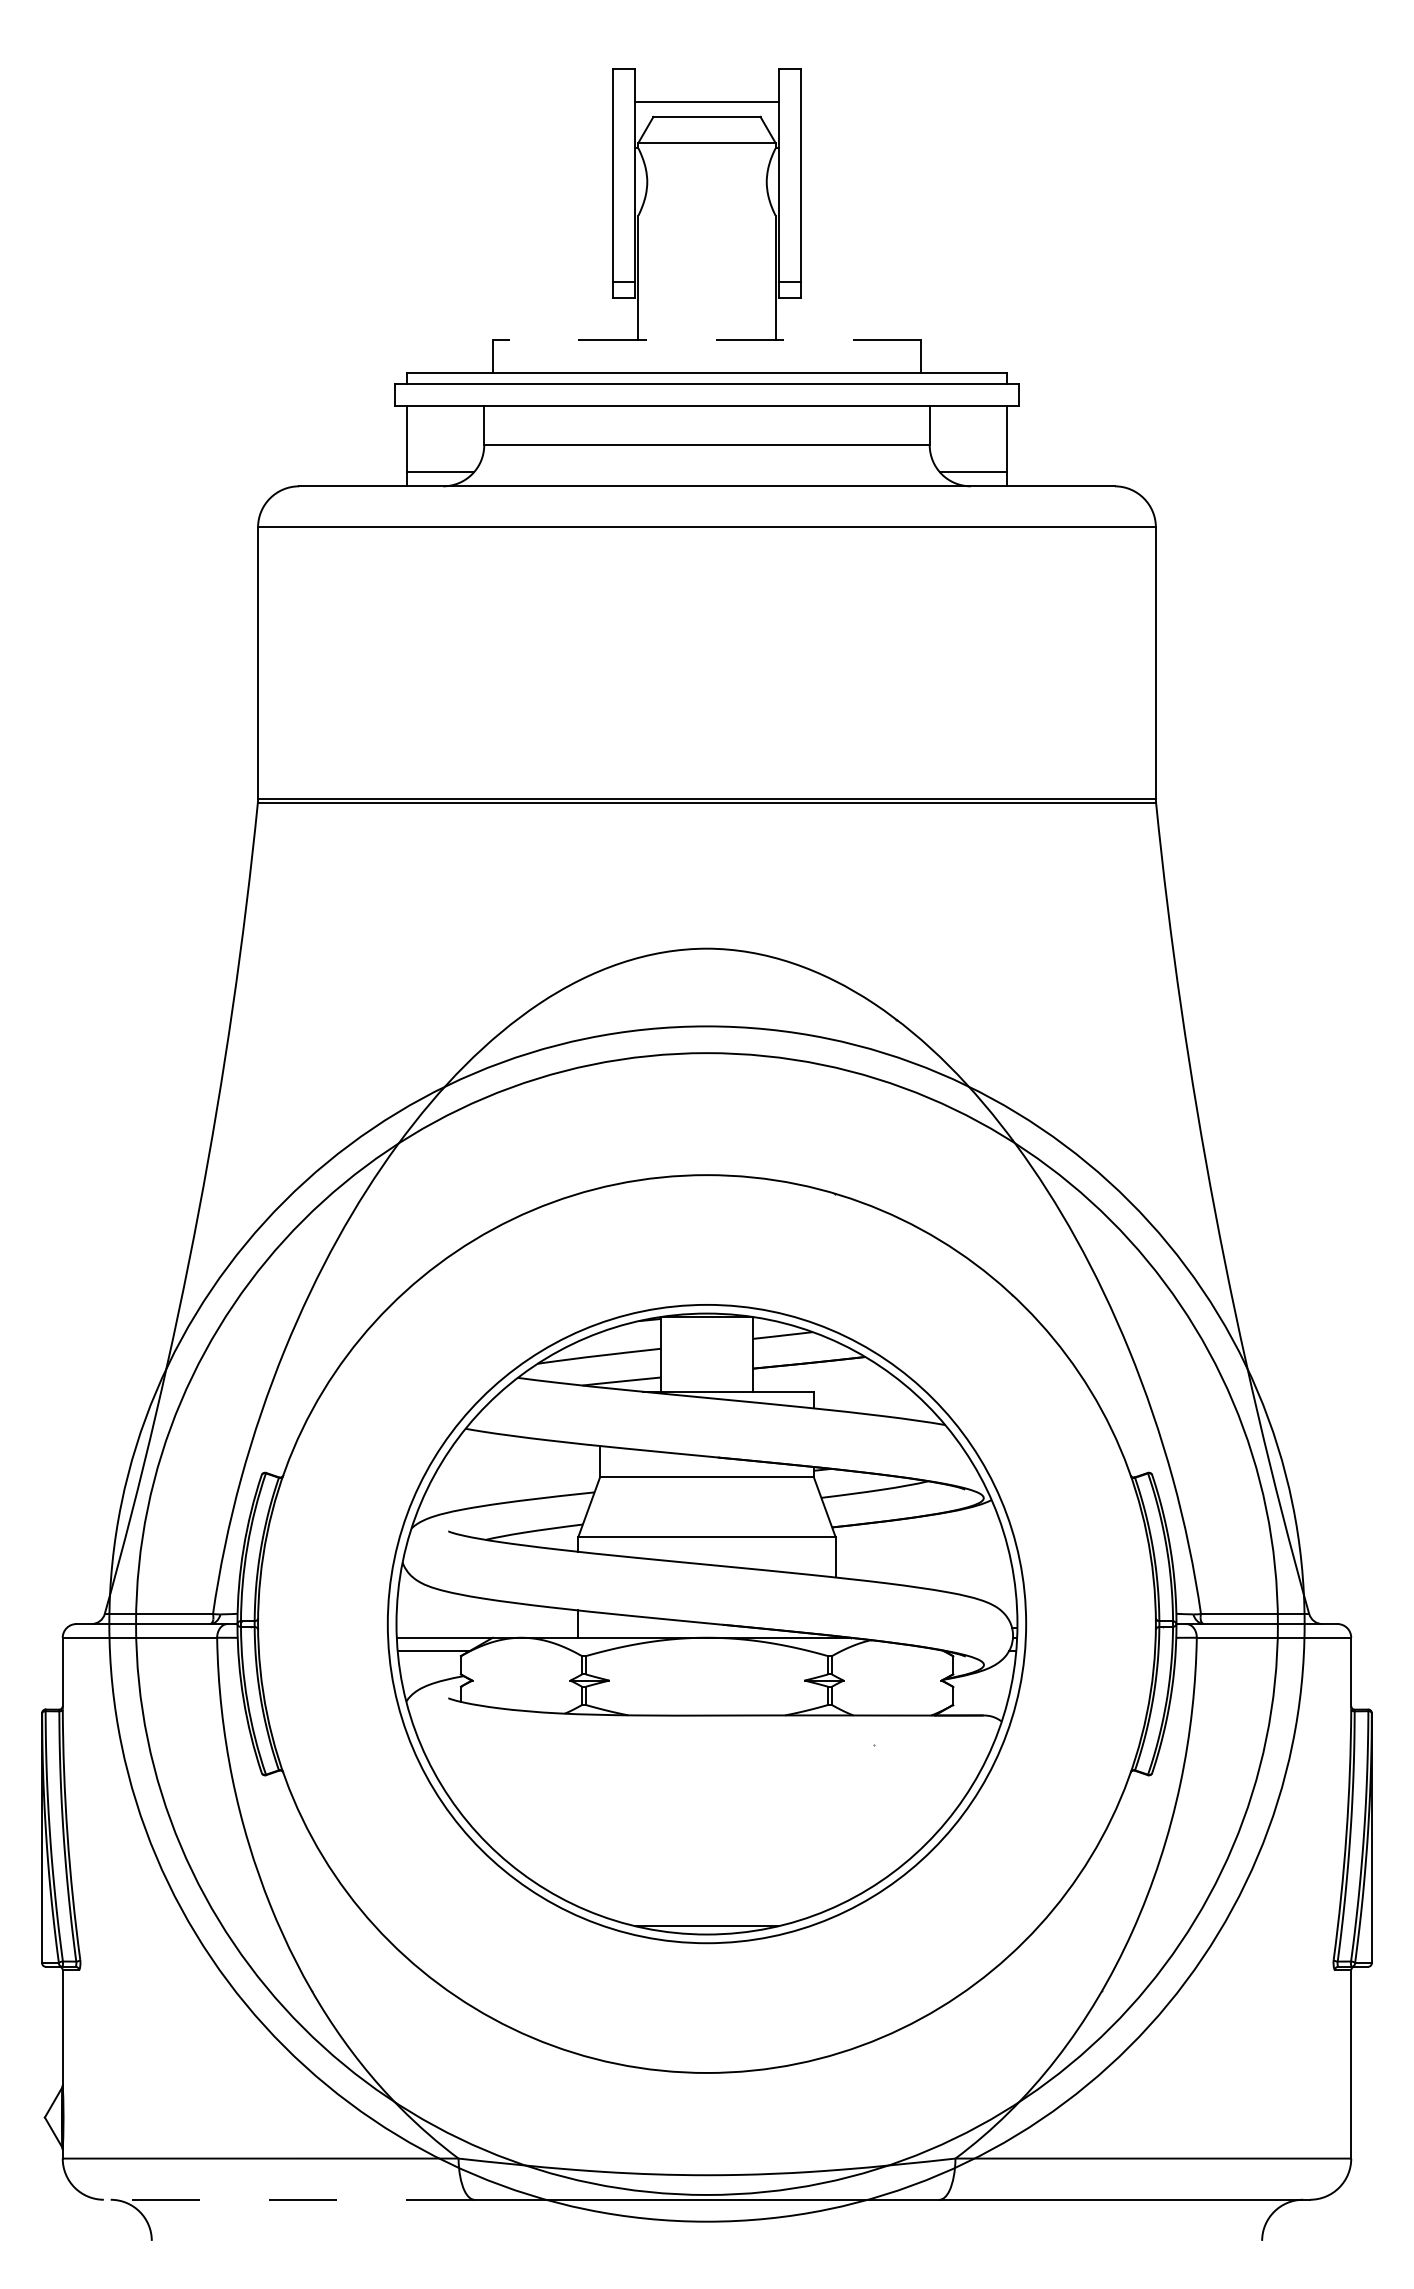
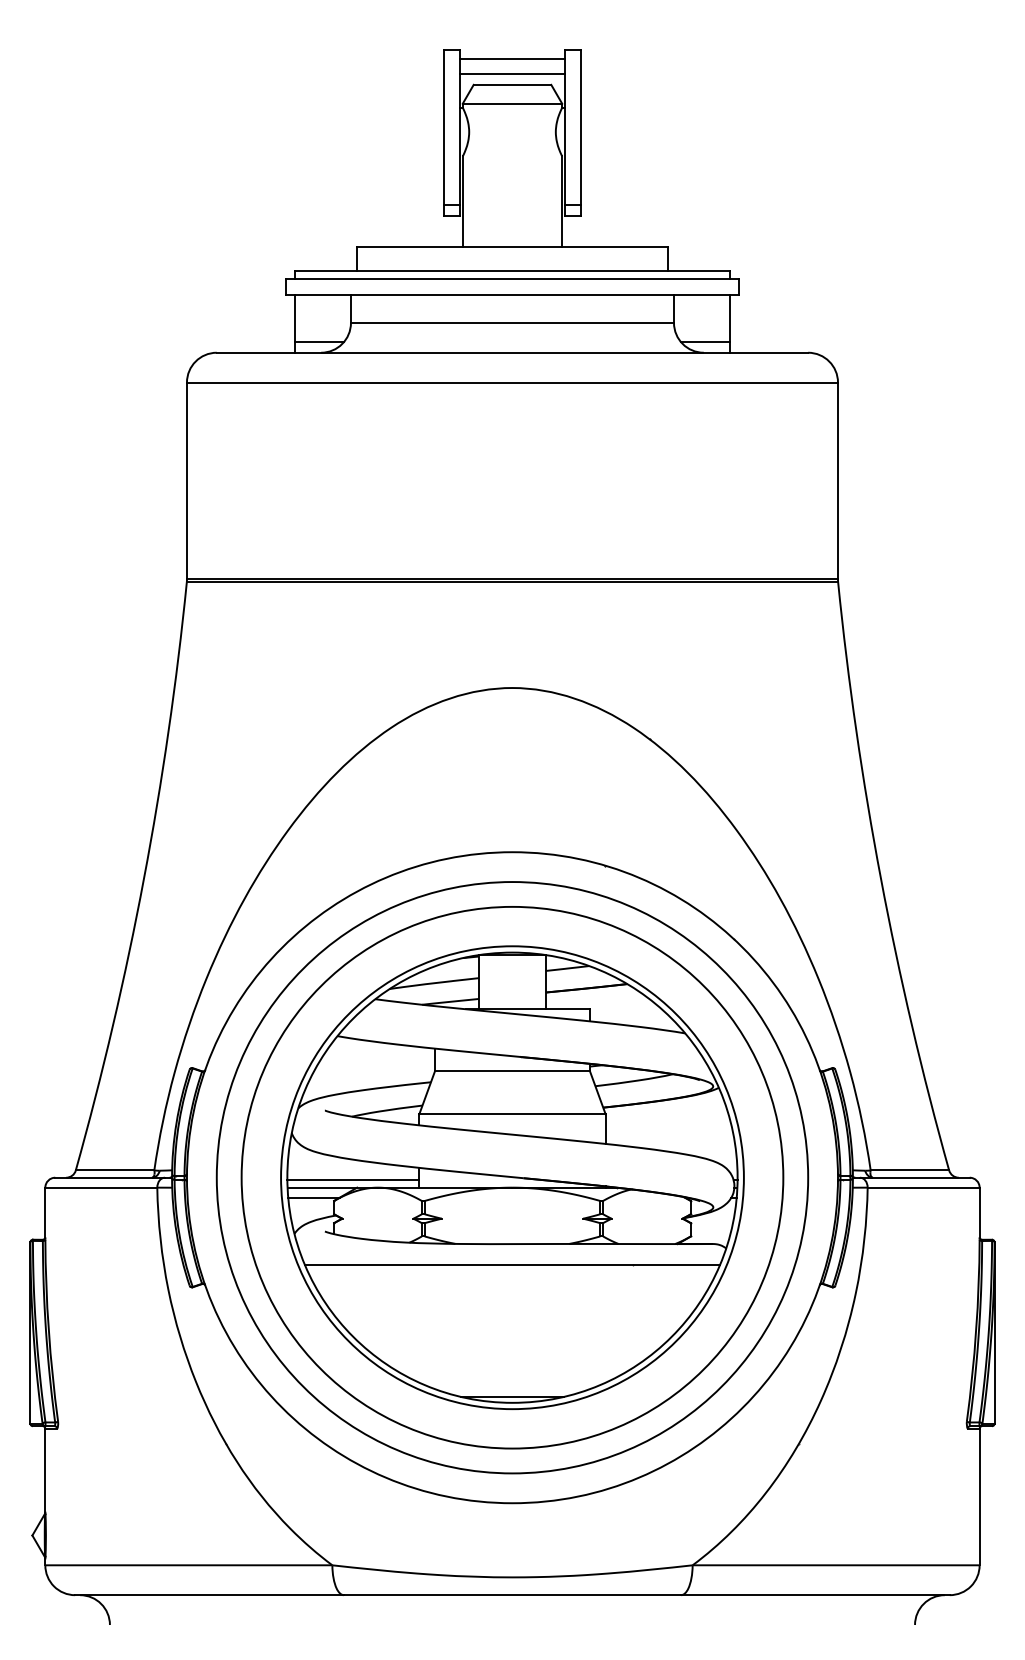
line: (706, 80) -> (512, 58), added
line: (706, 340) -> (512, 247), dashed -> solid
circle: (706, 1623) -> (512, 1177), size x0.62
circle: (706, 1623) -> (512, 1177), size x0.71
line: (487, 1627) -> (353, 1180), added
line: (706, 1744) -> (512, 1265), added
line: (288, 2199) -> (209, 1594), dashed -> solid

